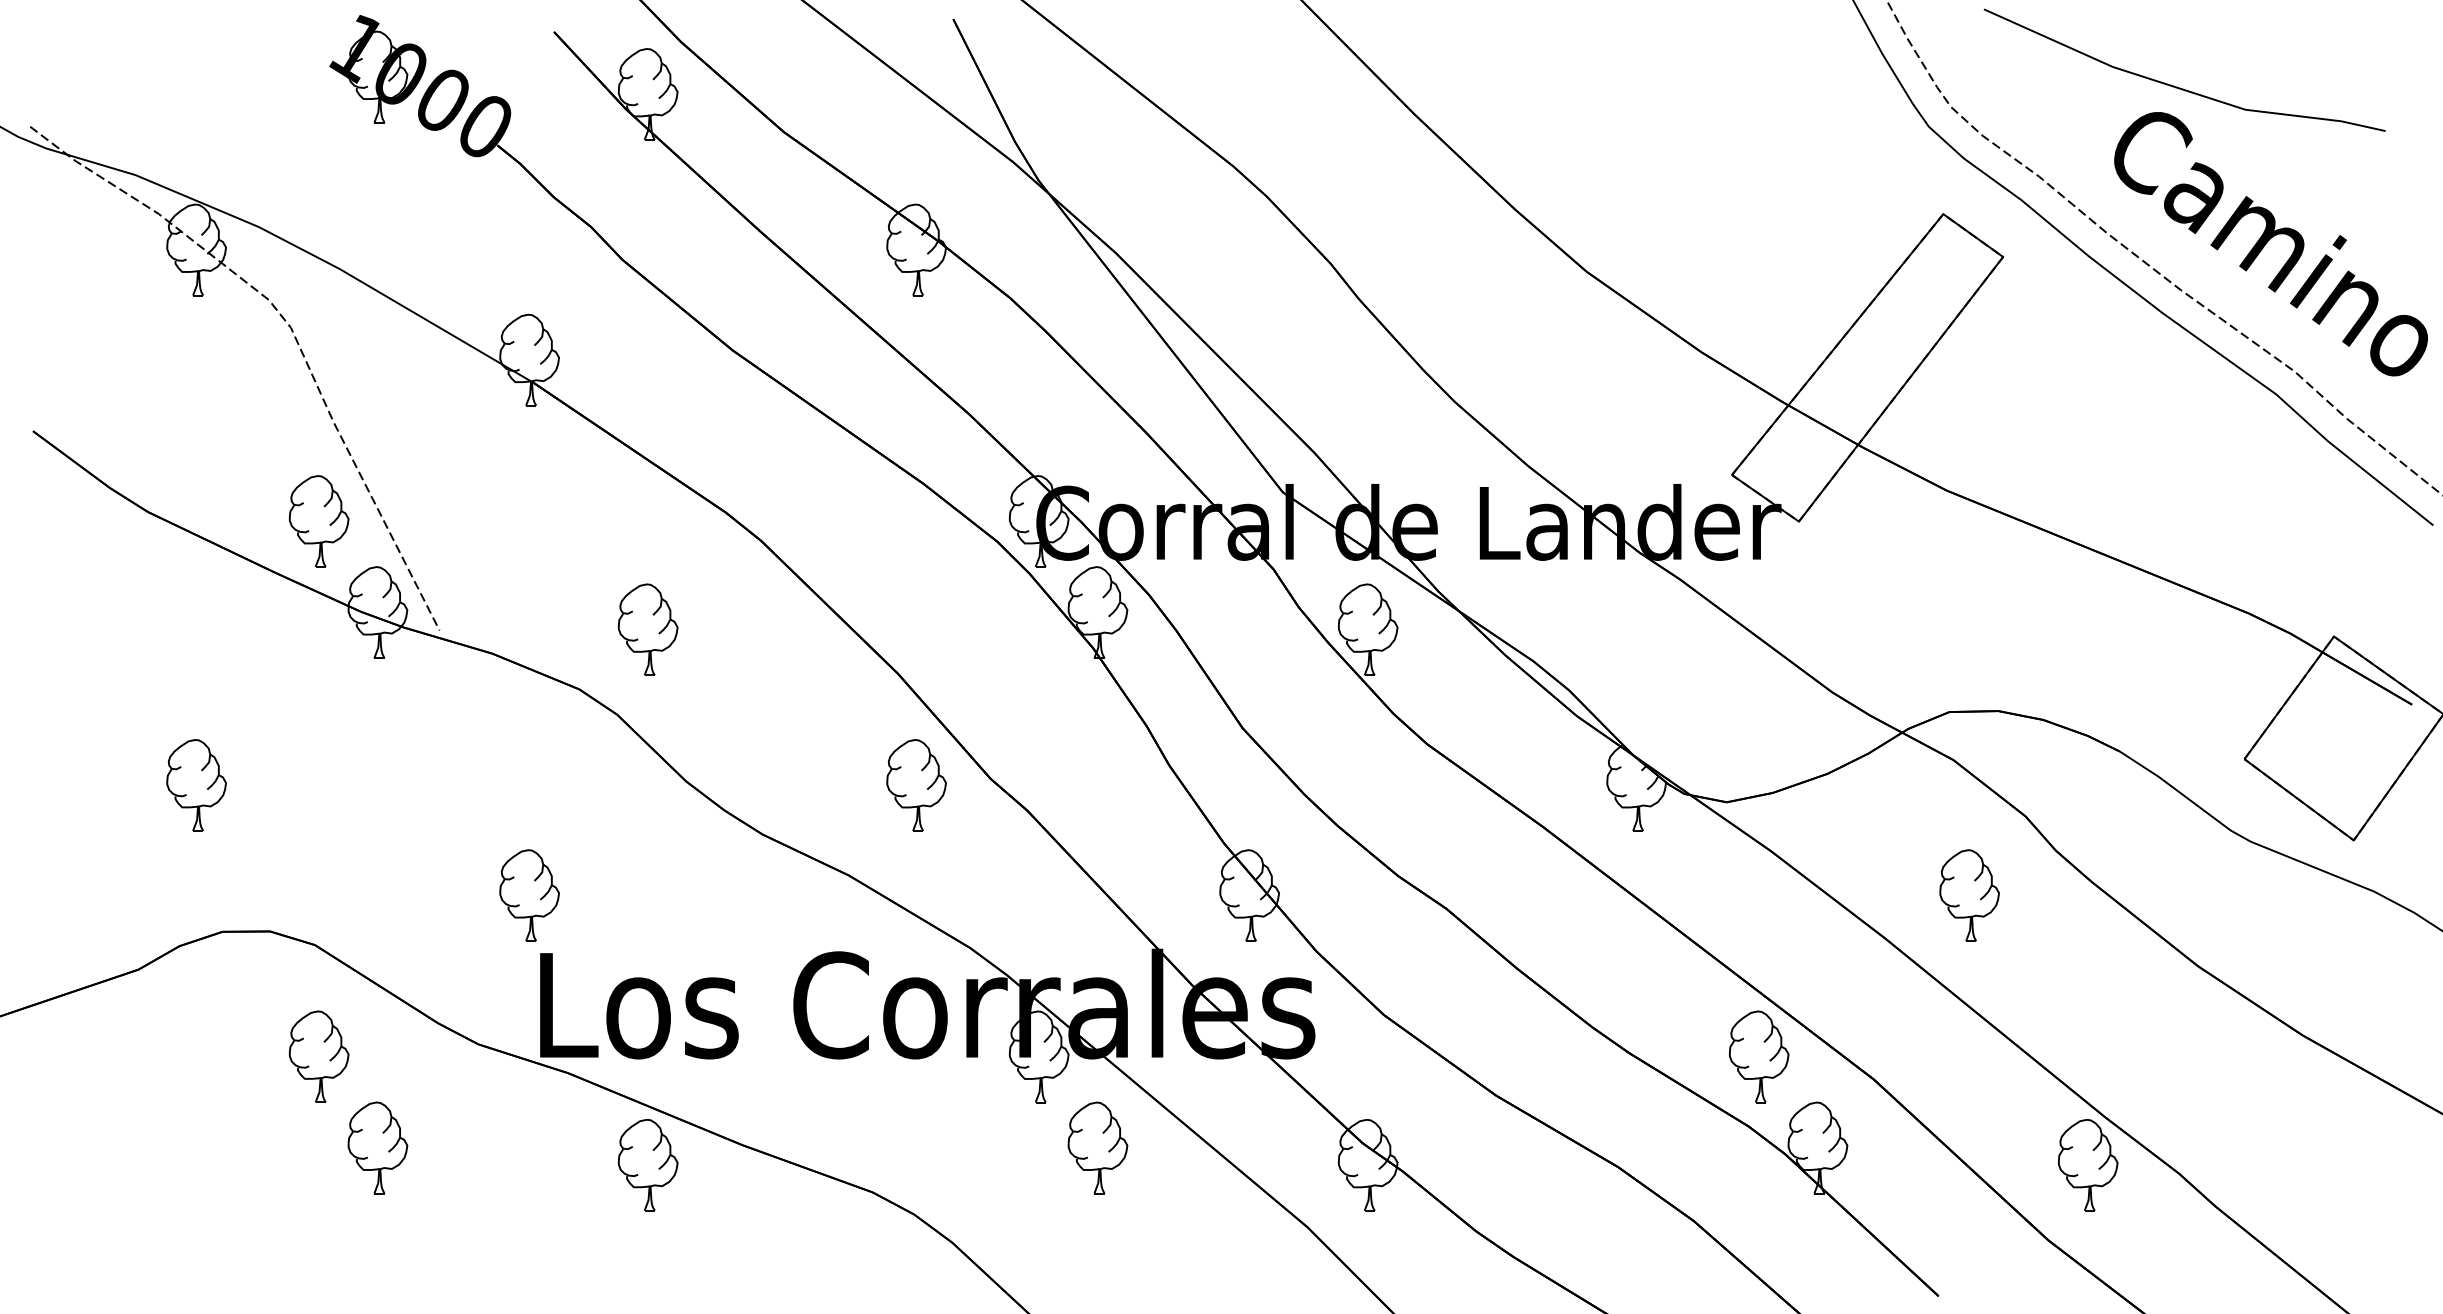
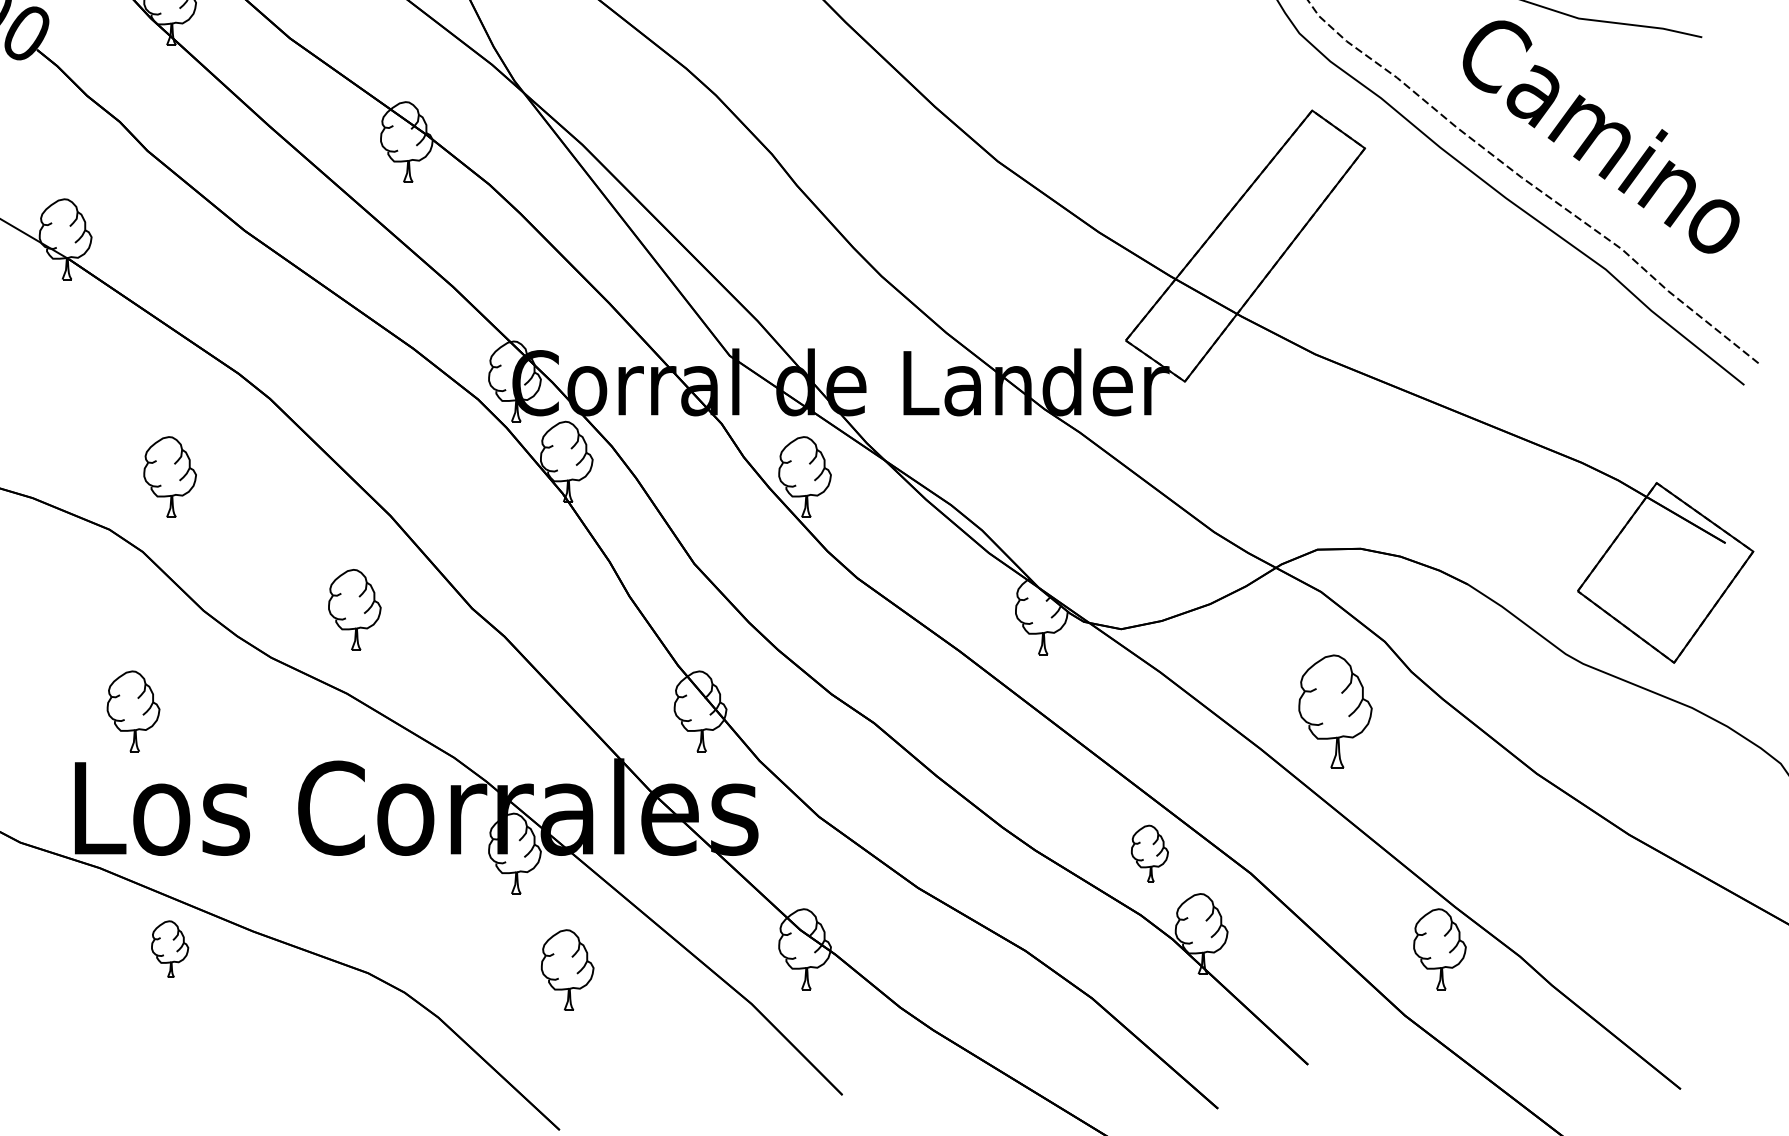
part: (916, 785) -> (354, 609), moved
part: (529, 895) -> (133, 711), moved
part: (1969, 895) -> (1335, 711), size x1.4
part: (1759, 1056) -> (1150, 853), size x0.7
part: (1097, 1147) -> (567, 969), moved
part: (647, 1165) -> (169, 949), size x0.7

